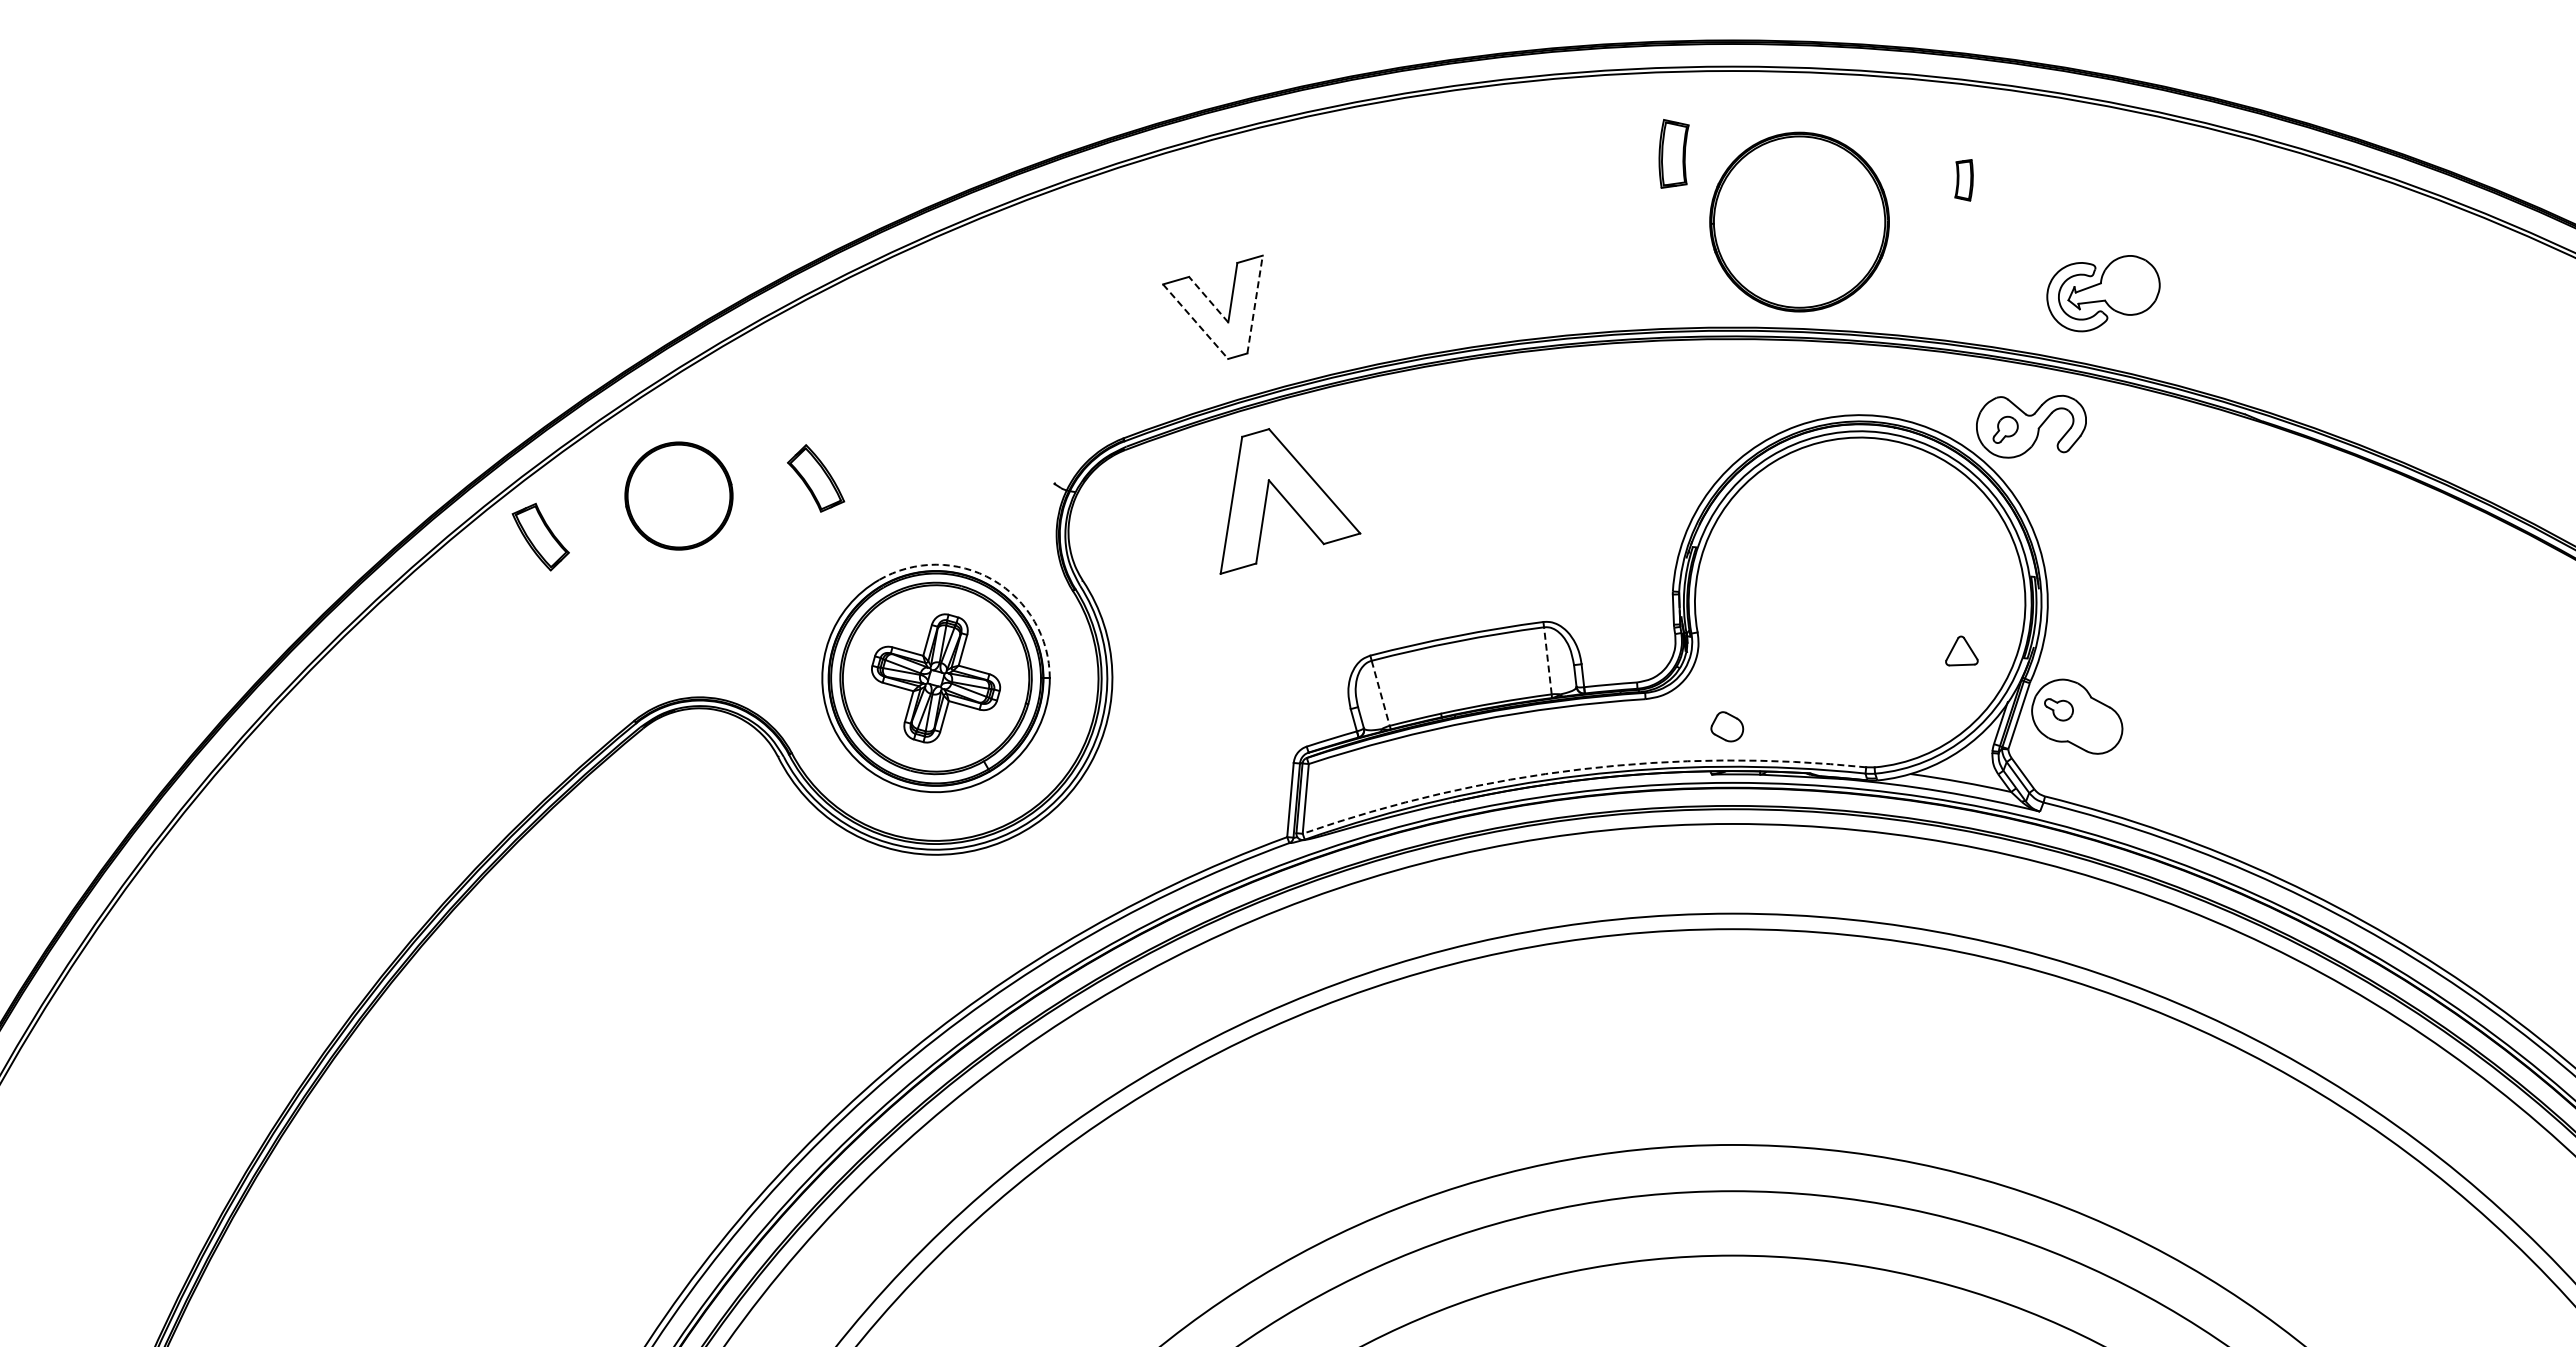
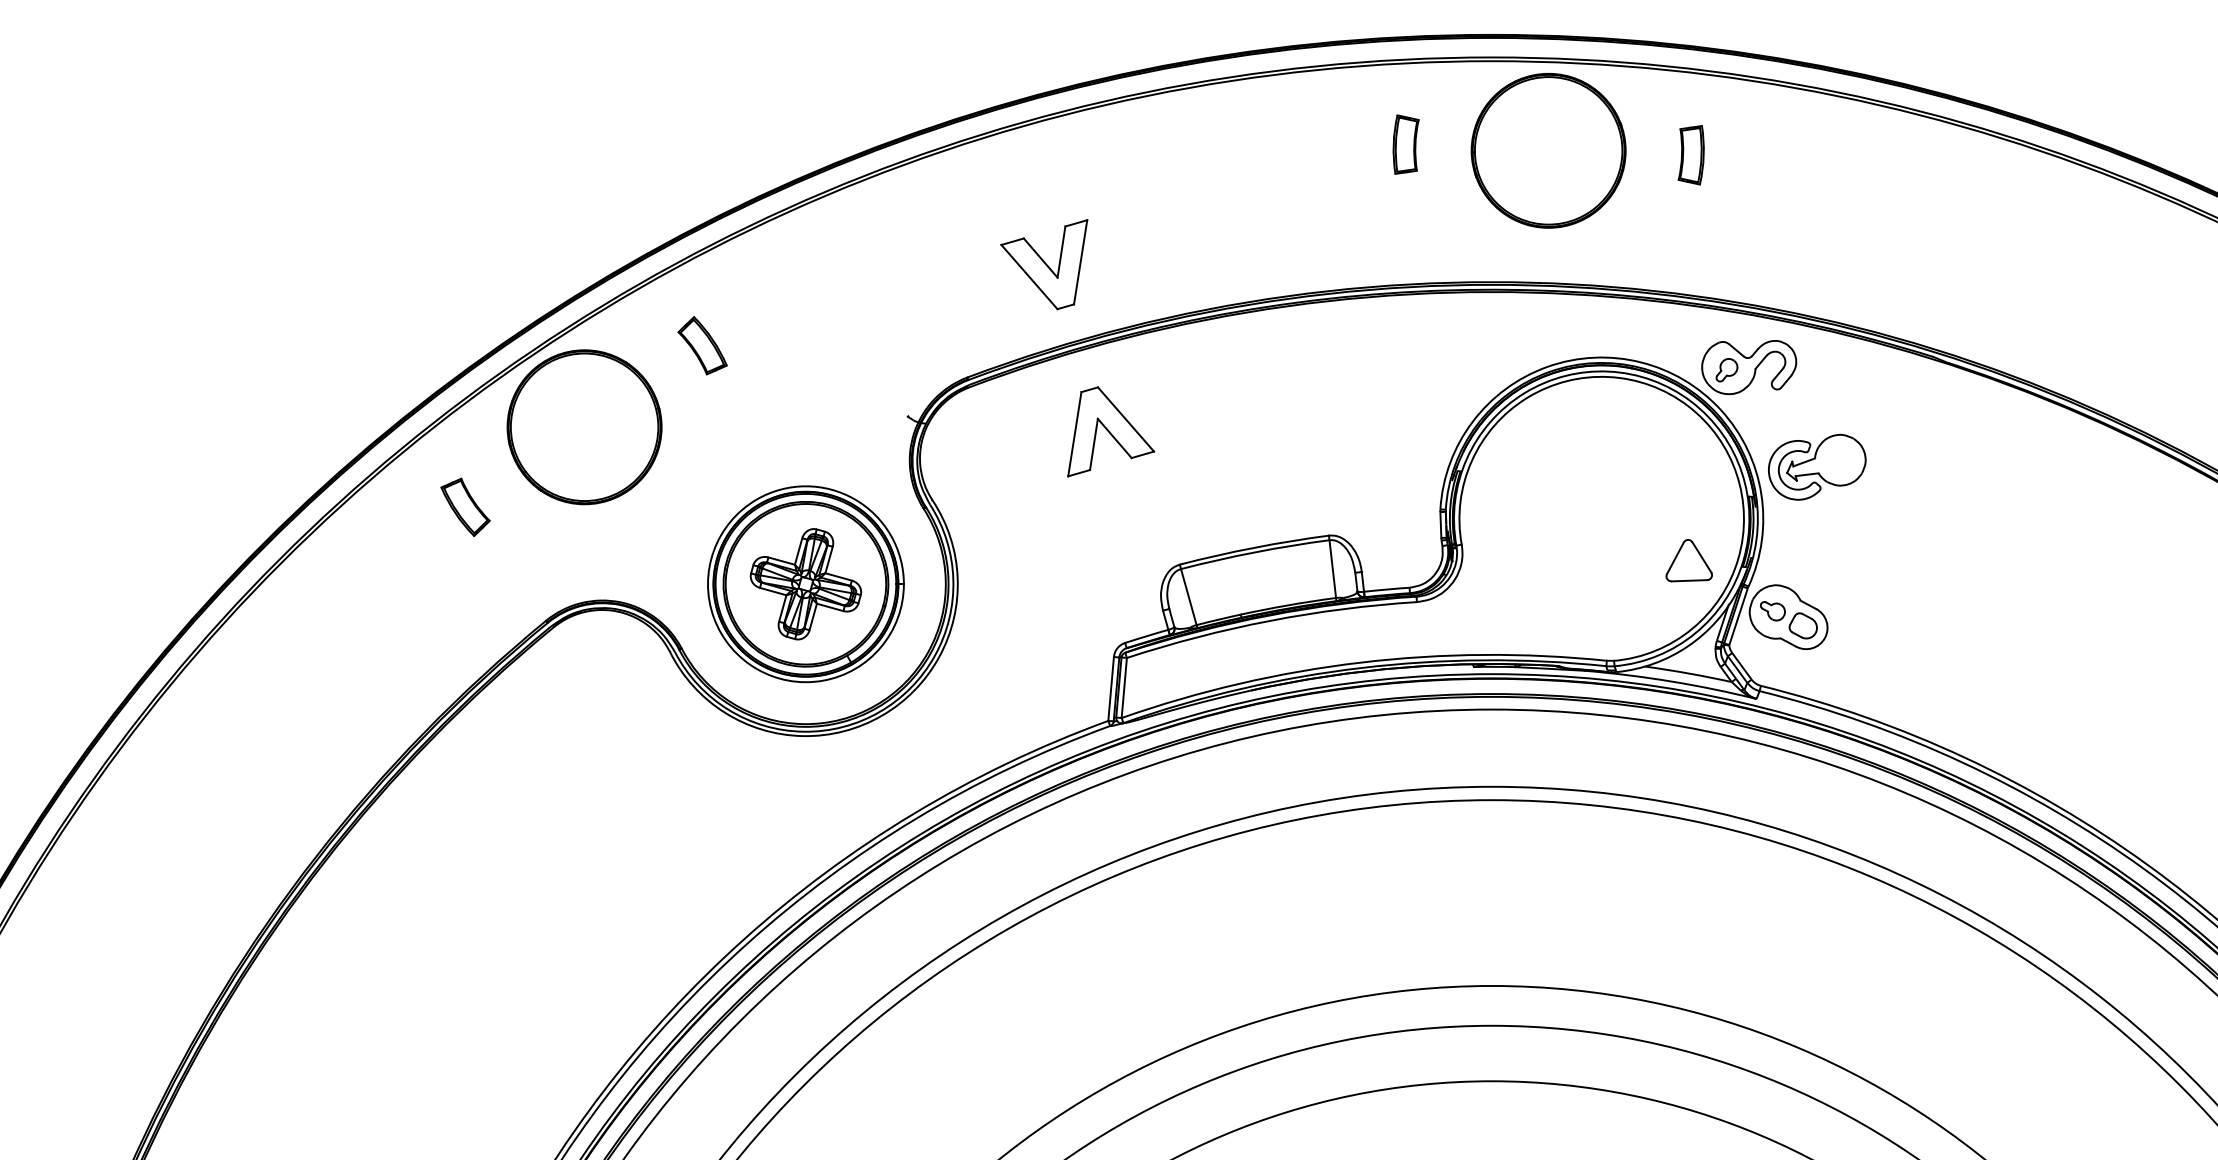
part: (1673, 153) -> (1405, 144), moved
part: (1963, 180) -> (1690, 155), size x1.67
part: (1799, 221) -> (1548, 150), moved
part: (2103, 293) -> (1817, 467), moved
line: (1208, 299) -> (1040, 257), dashed -> solid
line: (1255, 304) -> (1081, 262), dashed -> solid
line: (1195, 322) -> (1029, 277), dashed -> solid
part: (816, 478) -> (702, 345), moved
part: (678, 495) -> (584, 426), size x1.67
part: (1290, 501) -> (1111, 431), size x0.71
part: (540, 536) -> (465, 506), moved
arc: (992, 579) -> (854, 499), dashed -> solid
part: (1961, 650) -> (1688, 560), size x1.67
line: (1547, 659) -> (1332, 567), dashed -> solid
line: (1380, 693) -> (1188, 597), dashed -> solid
part: (1727, 726) -> (1803, 625), moved
arc: (1580, 769) -> (1360, 662), dashed -> solid

